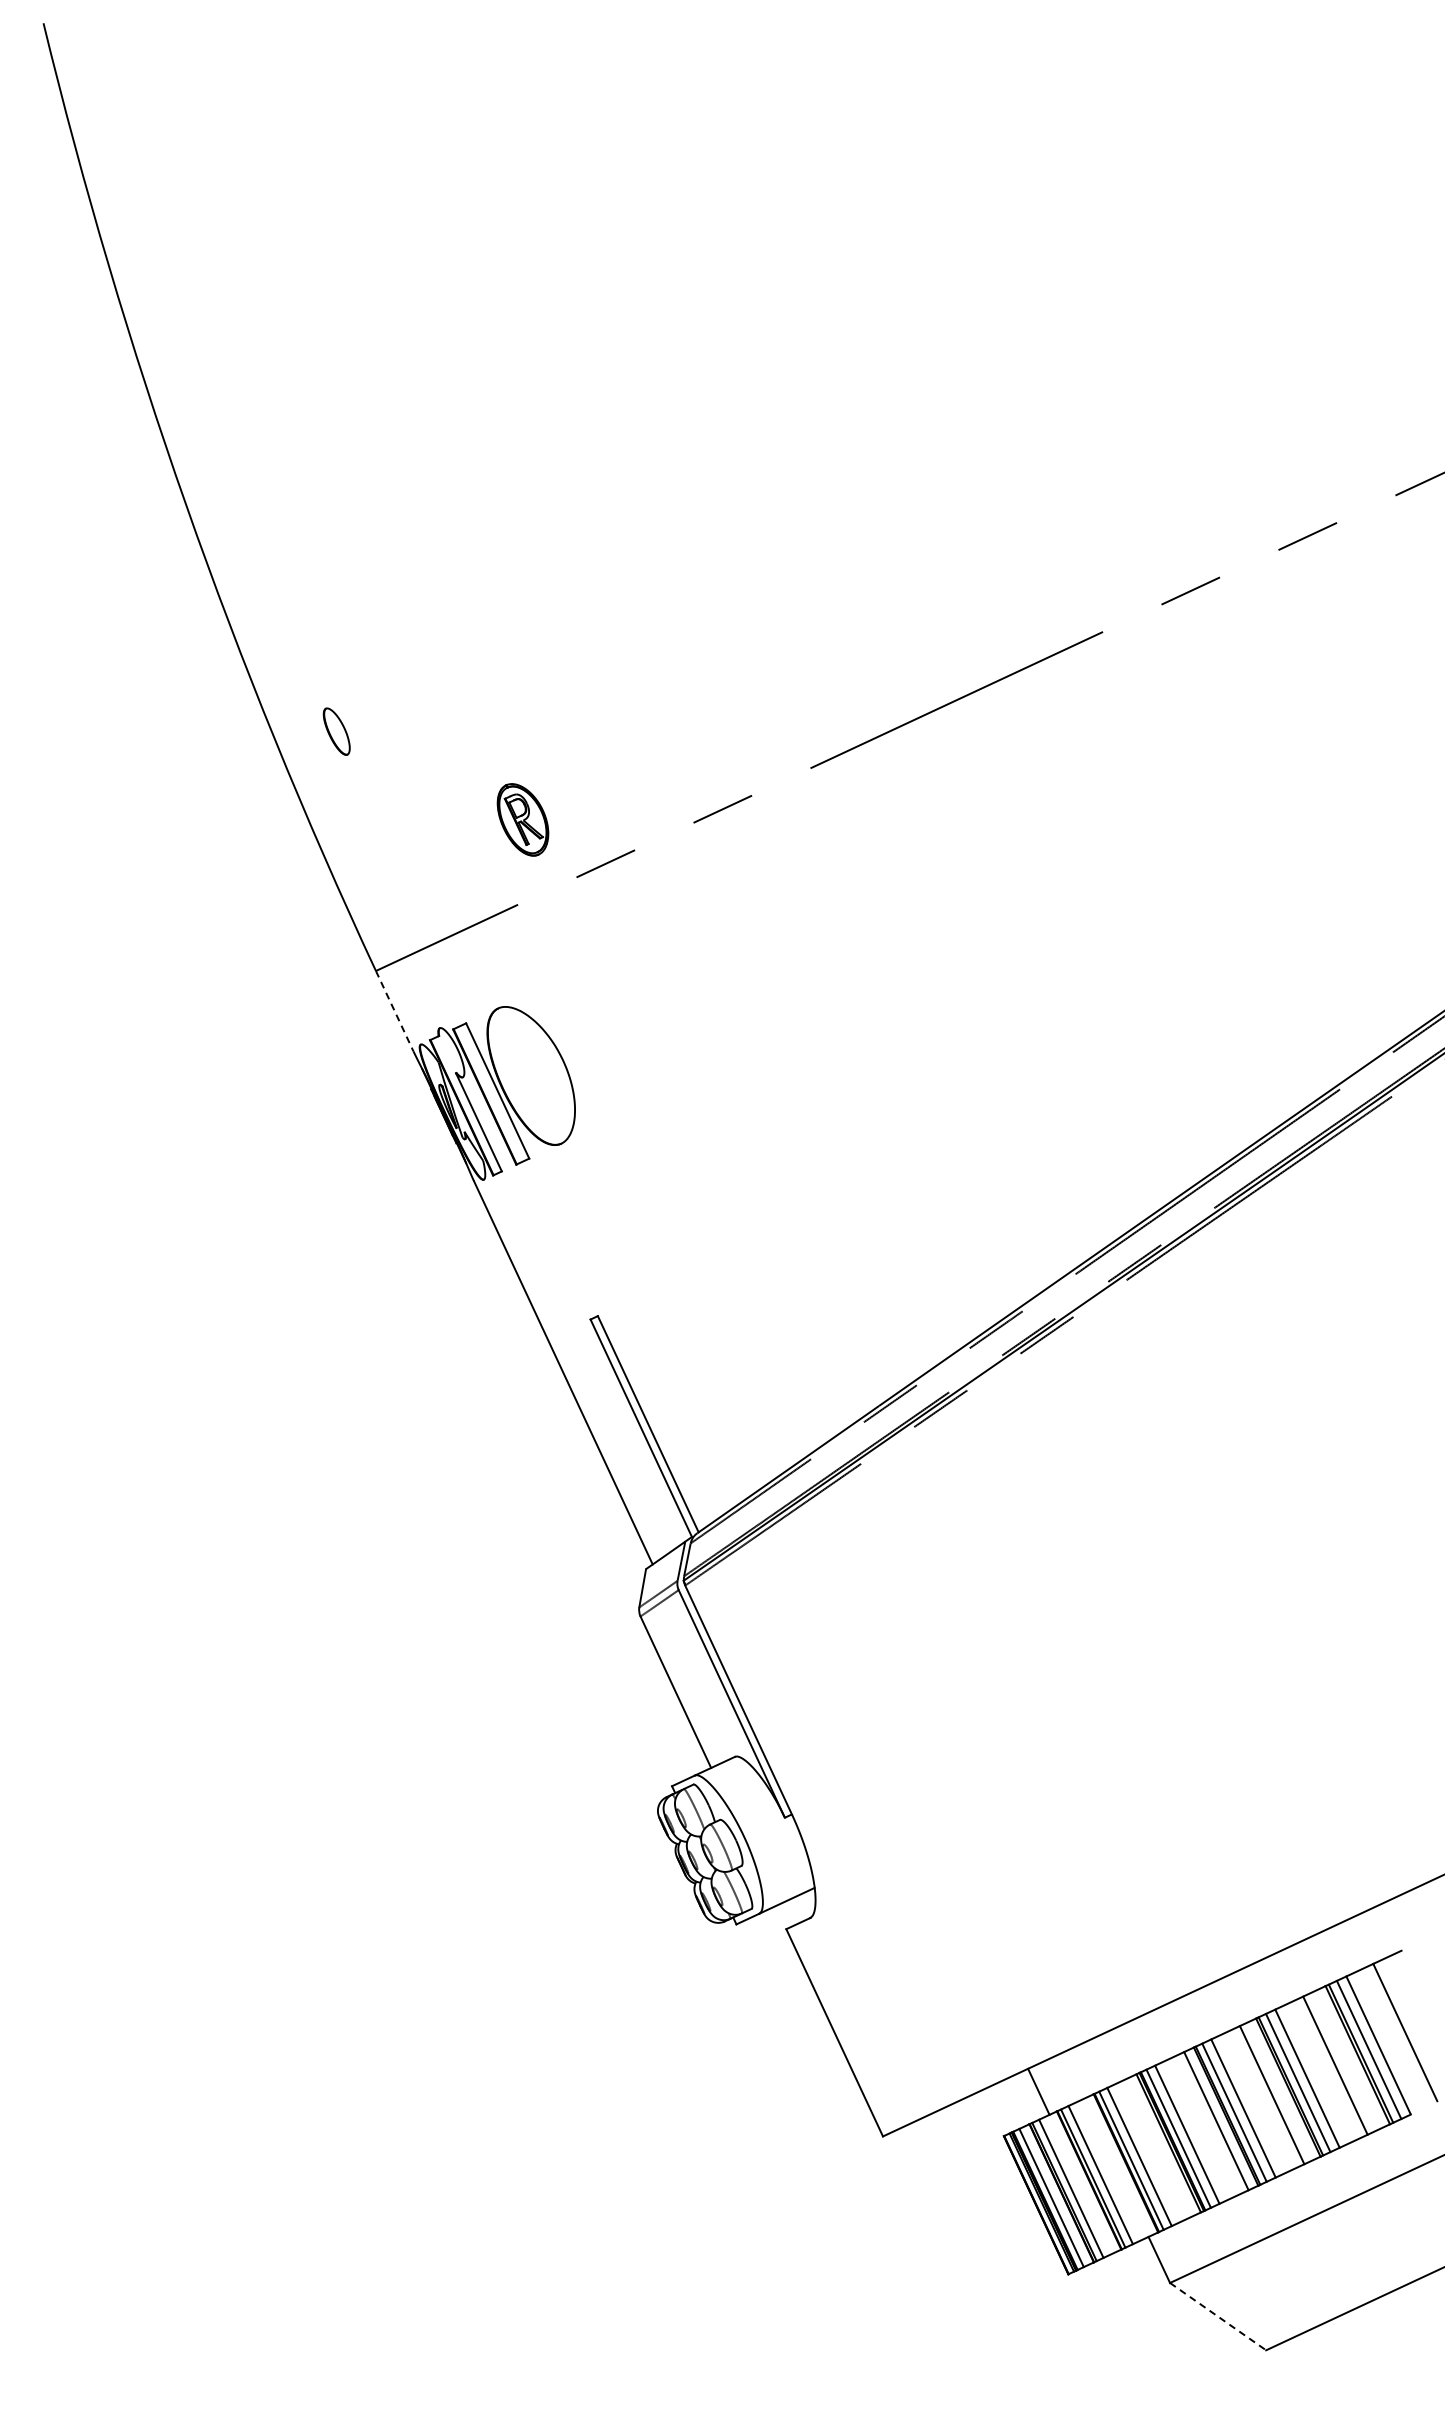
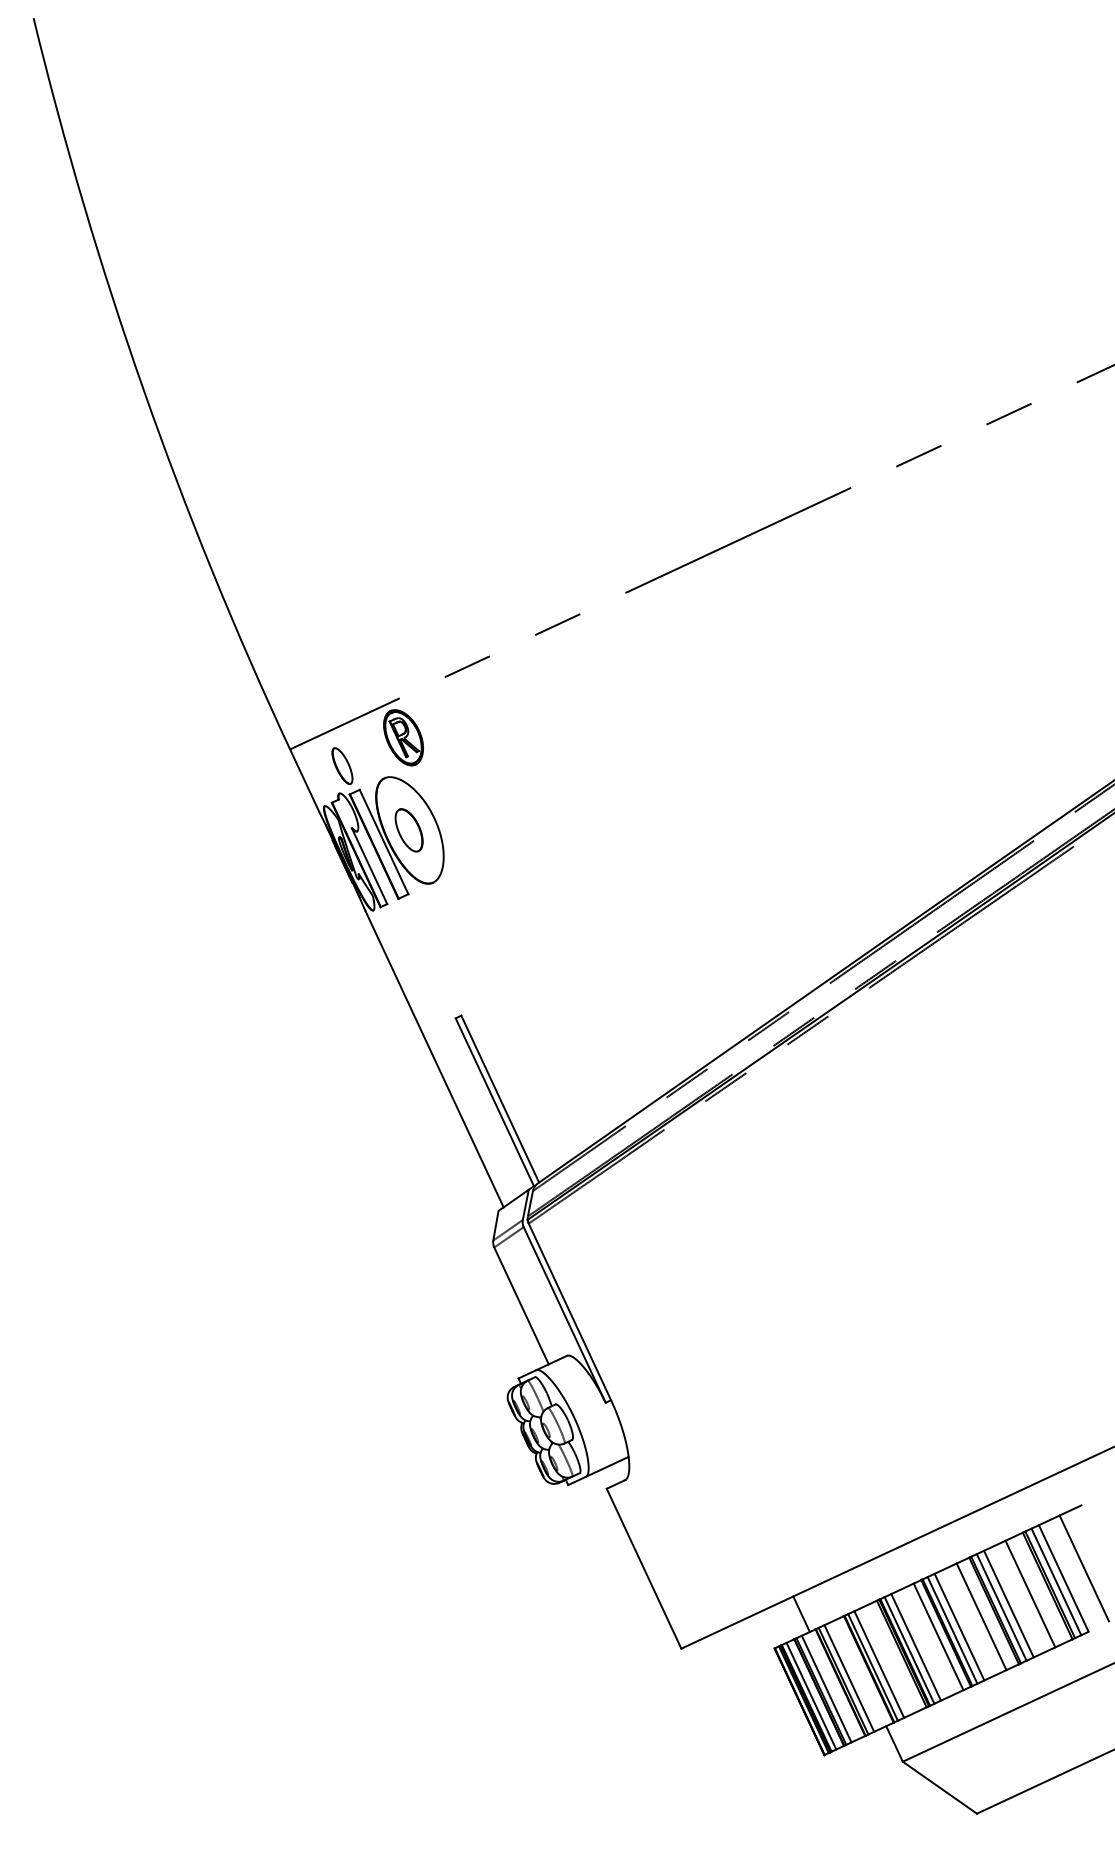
part: (336, 731) -> (342, 766), moved
part: (522, 819) -> (403, 737), moved
line: (394, 1011) -> (304, 780), dashed -> solid
part: (529, 1075) -> (408, 830), added
line: (1218, 2316) -> (940, 1787), dashed -> solid

